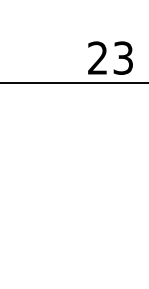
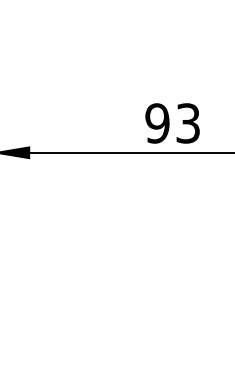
text: (97, 58) -> (157, 123), 23 -> 93

